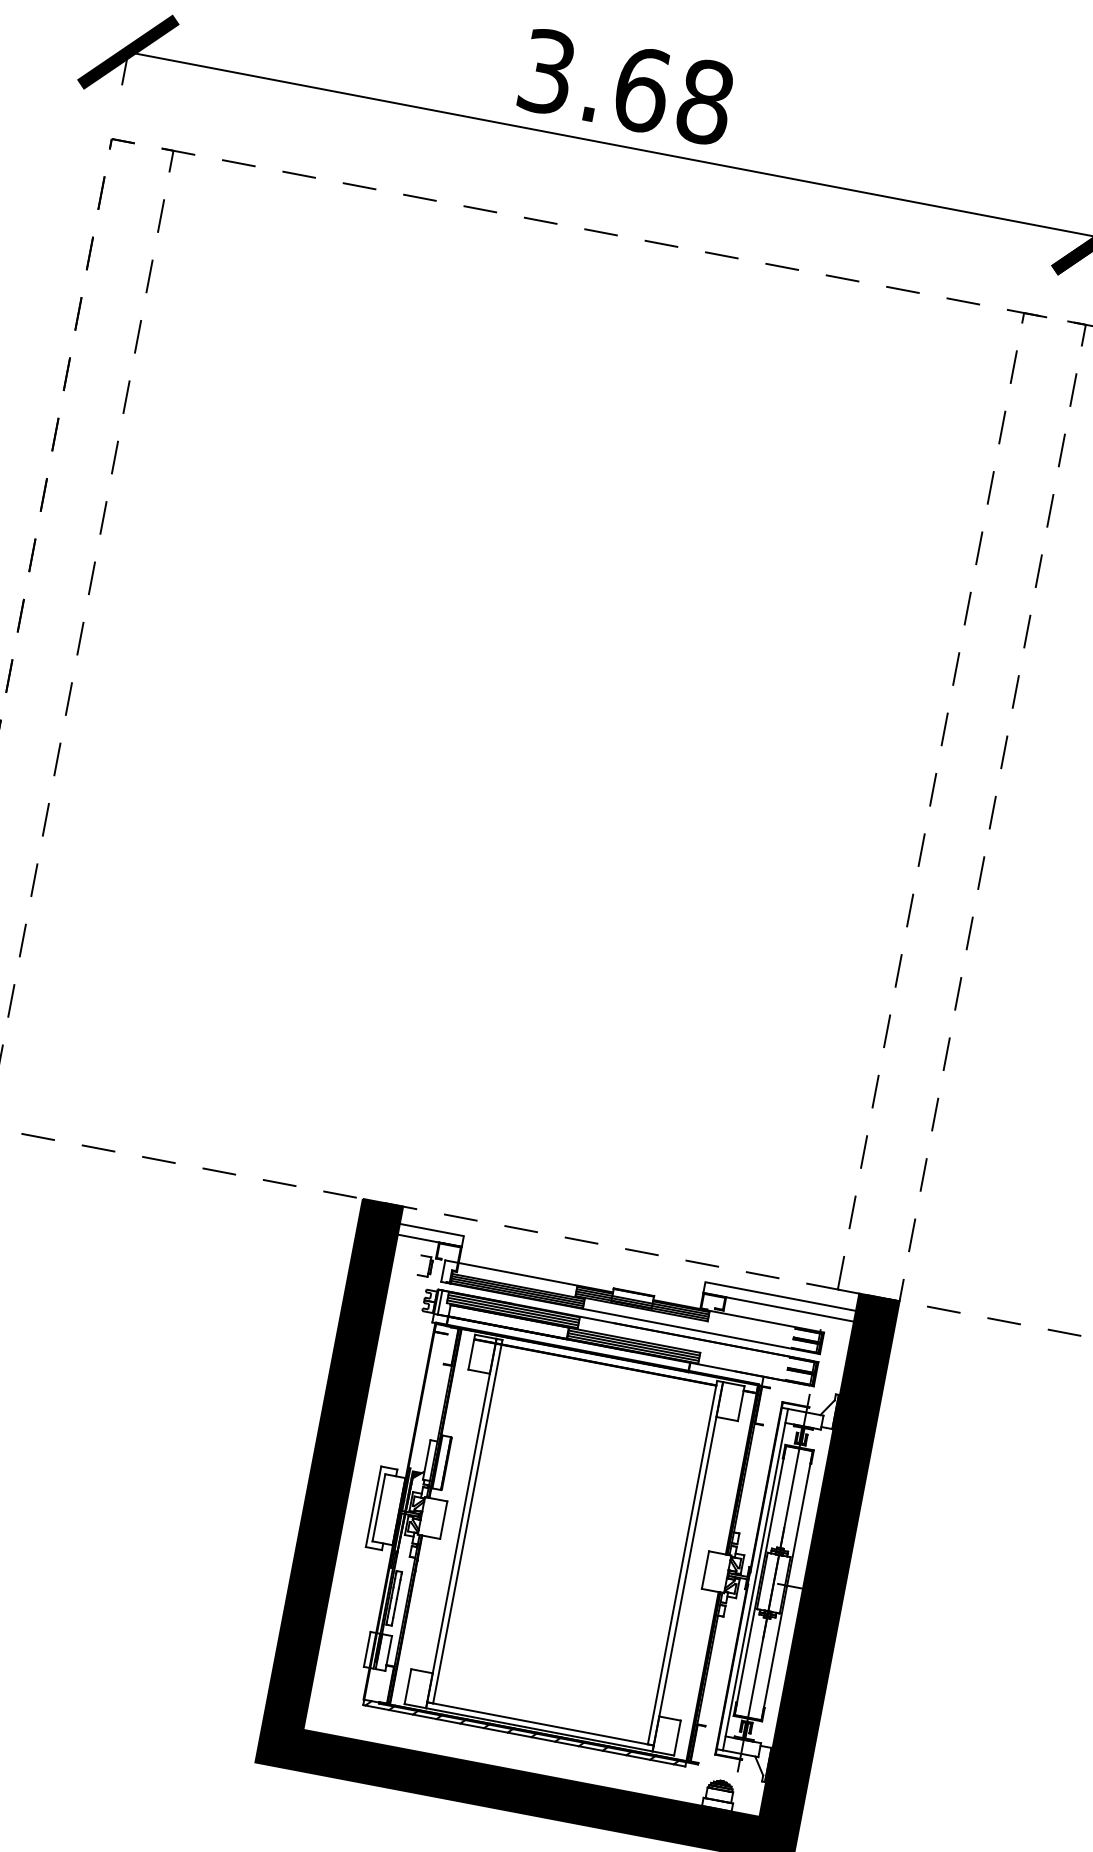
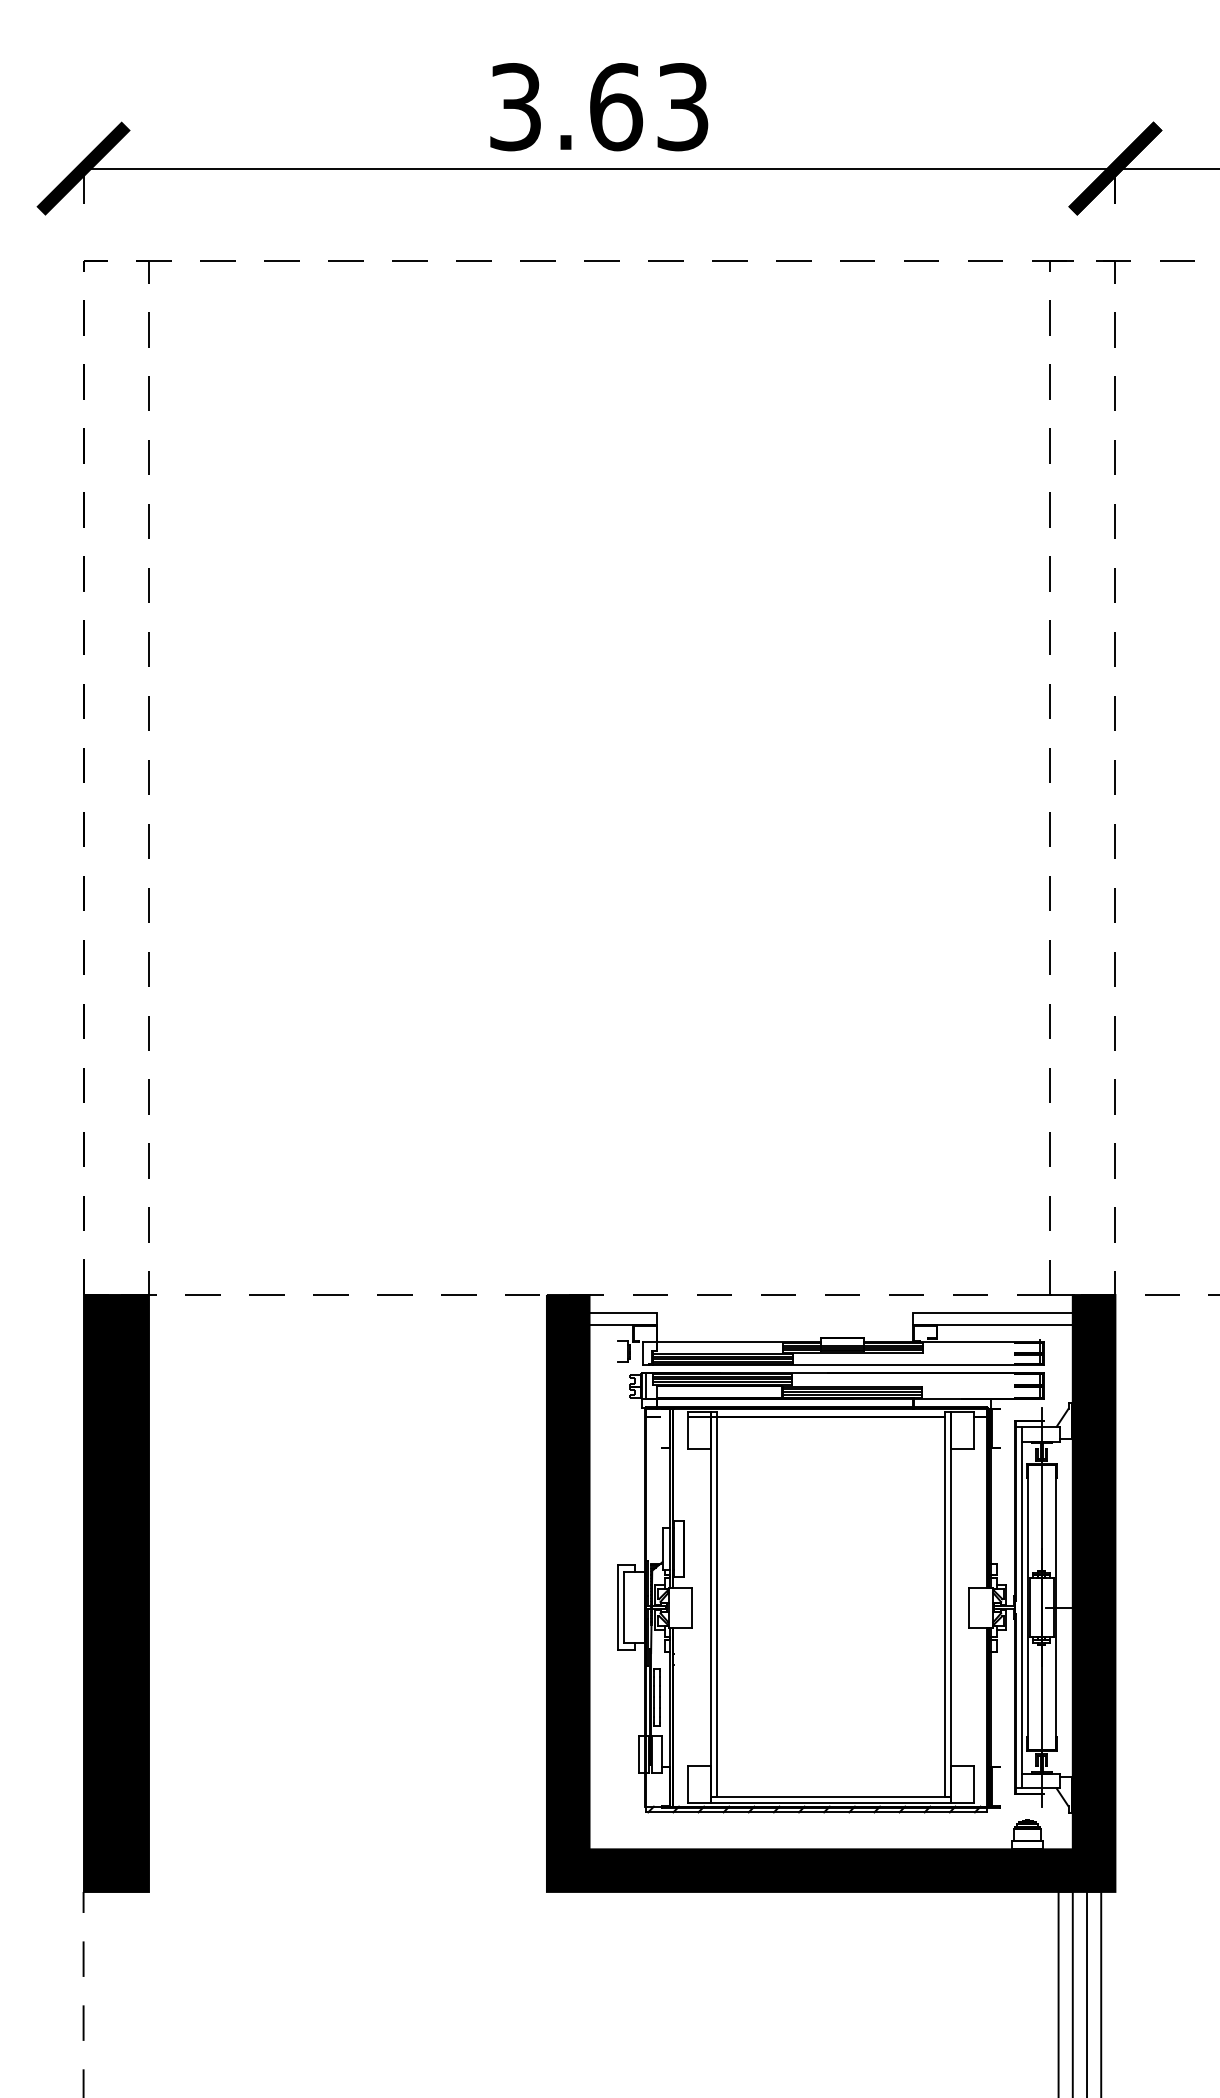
text: (704, 102) -> (682, 107), 3.68 -> 3.63

